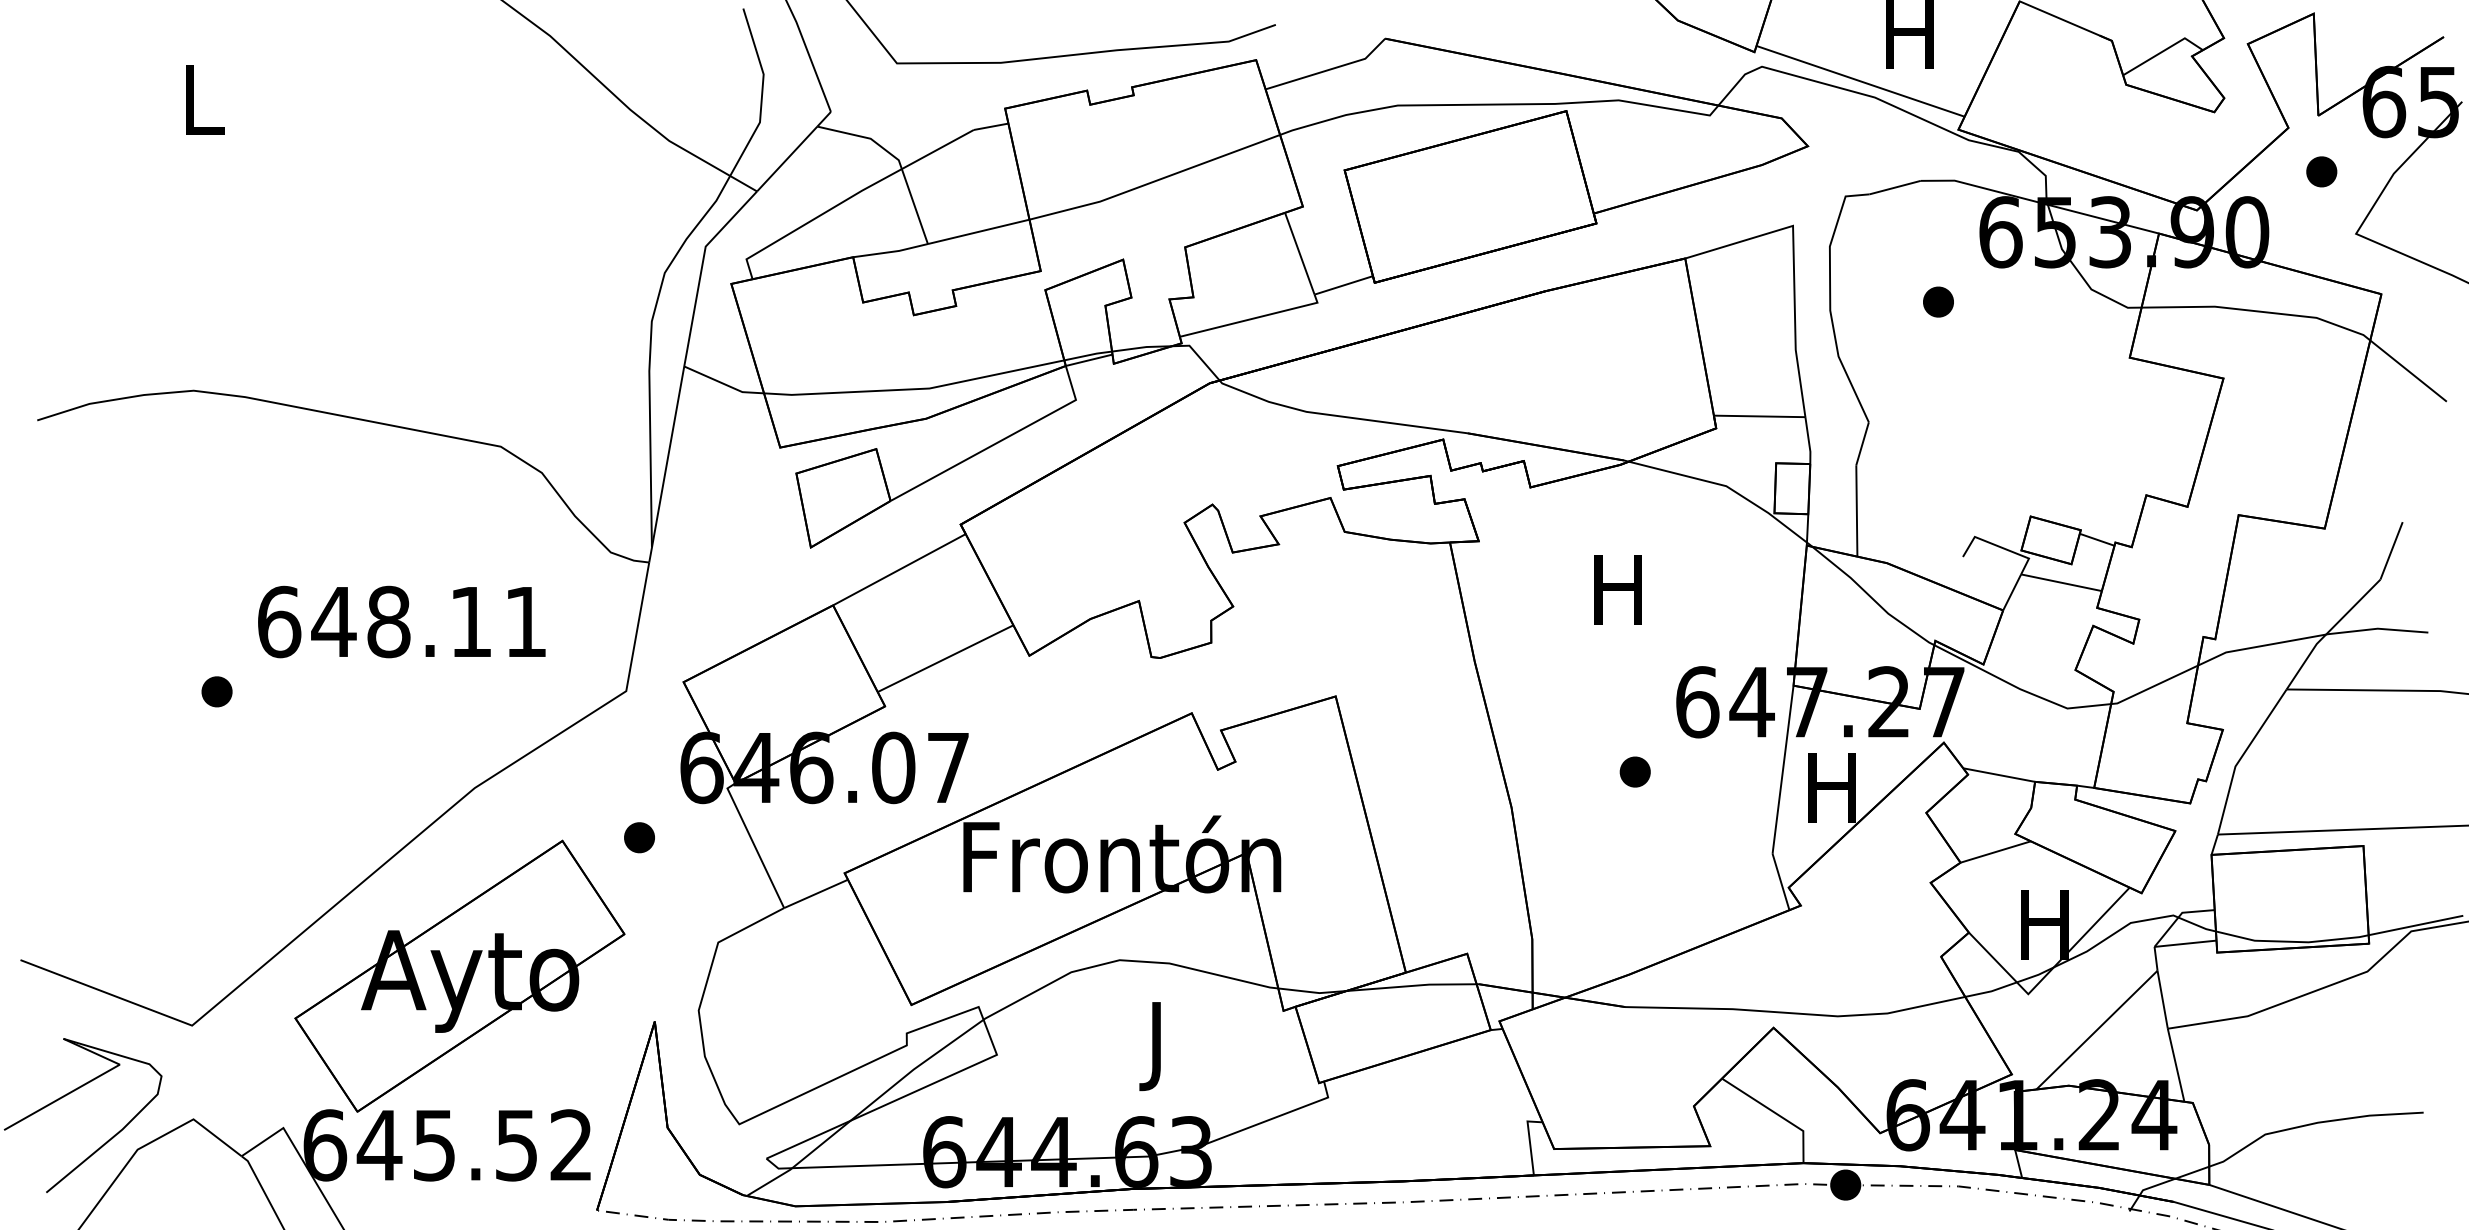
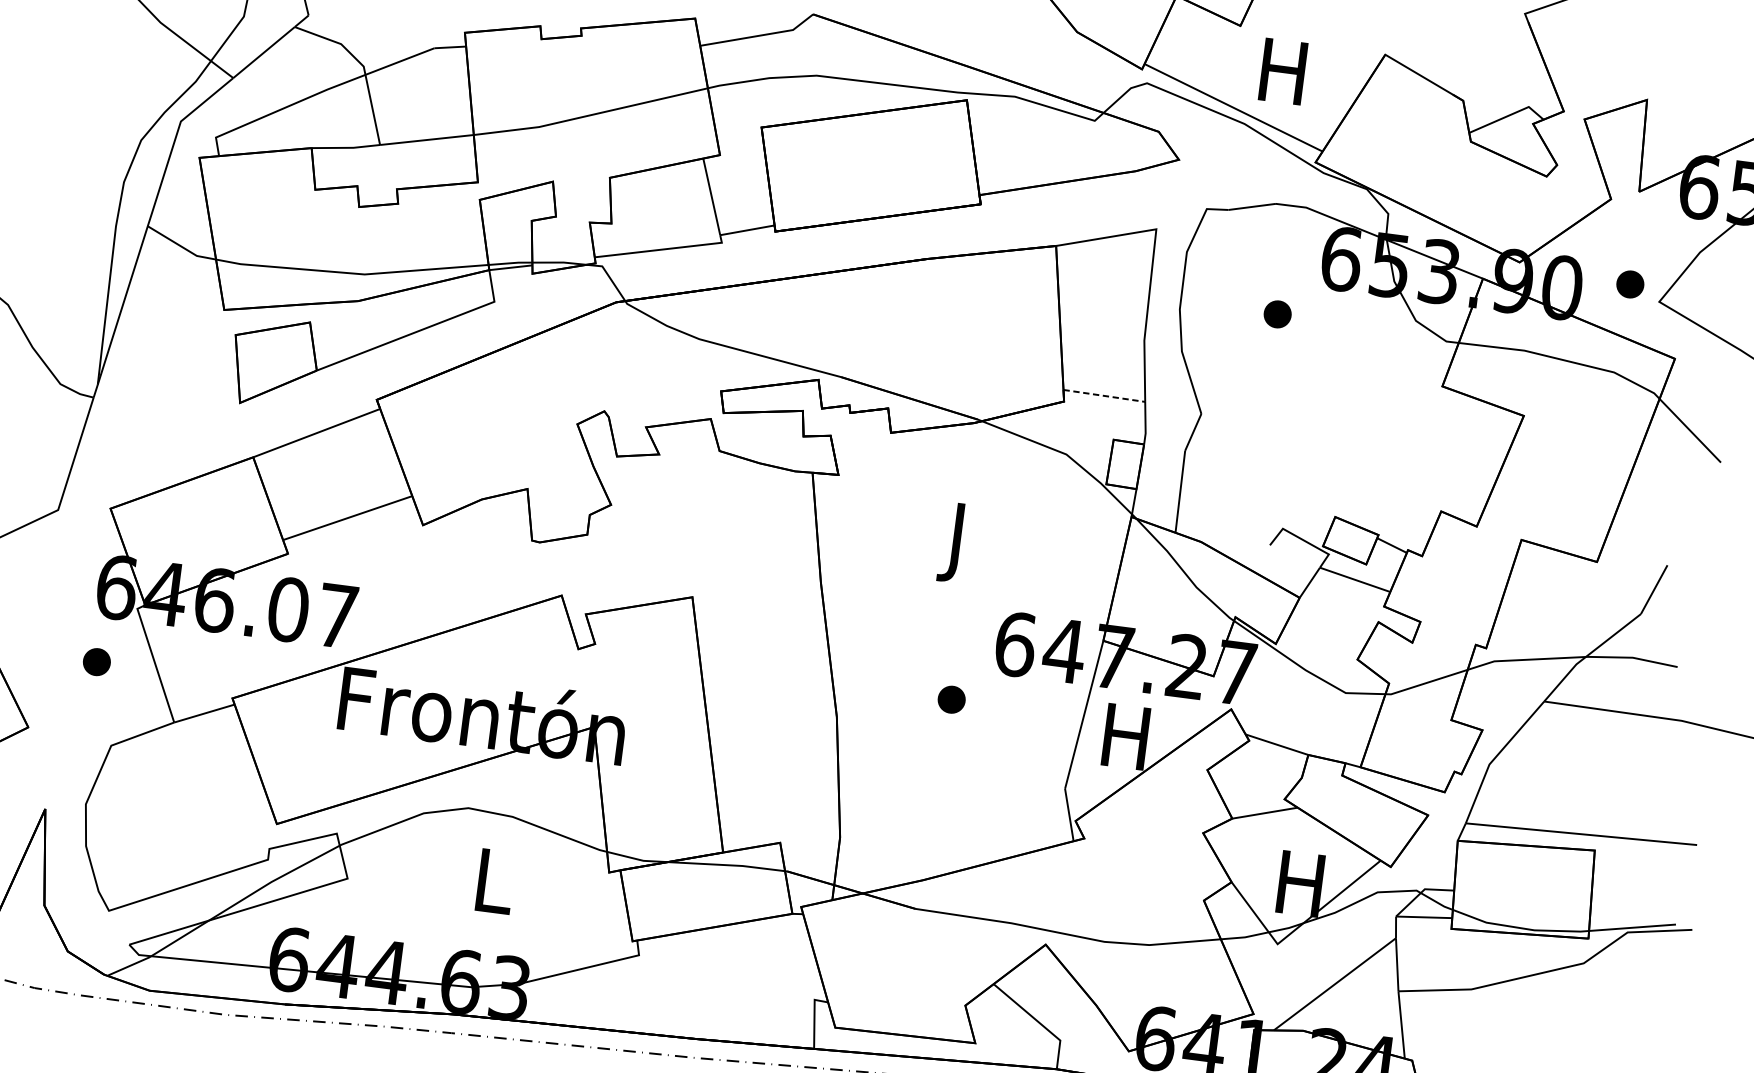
part: (2321, 171) -> (1630, 284), moved
line: (1759, 416) -> (1104, 395), solid -> dashed
text: (1617, 598) -> (955, 542), H -> J
part: (639, 837) -> (96, 661), moved
text: (1159, 1046) -> (494, 890), J -> L

